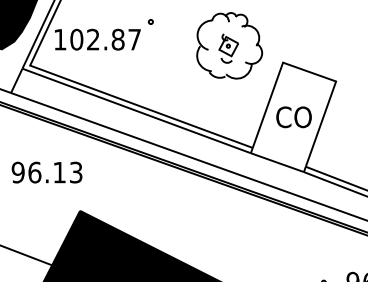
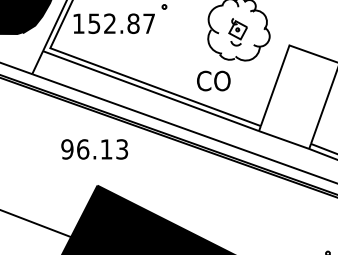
text: (76, 39) -> (94, 23), 102.87 -> 152.87
text: (293, 117) -> (213, 81), moved
text: (46, 172) -> (94, 149), moved

